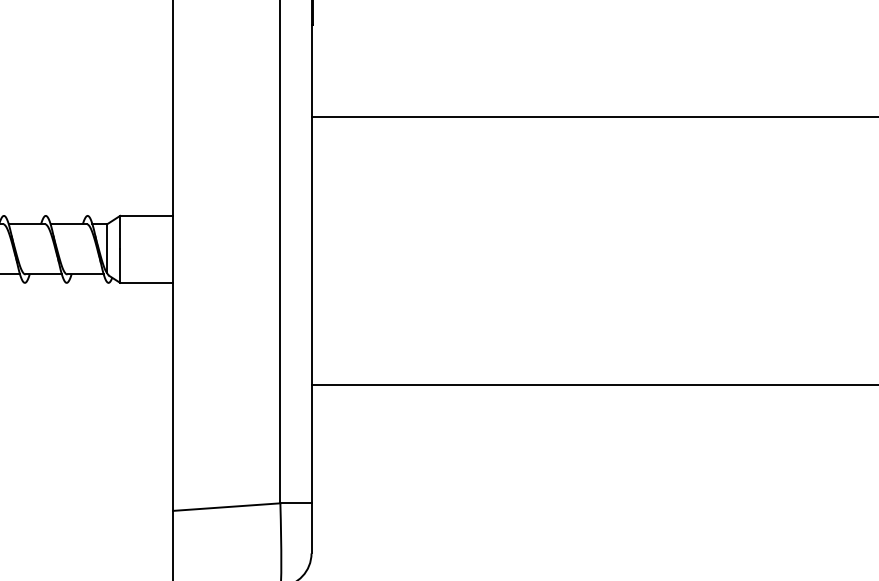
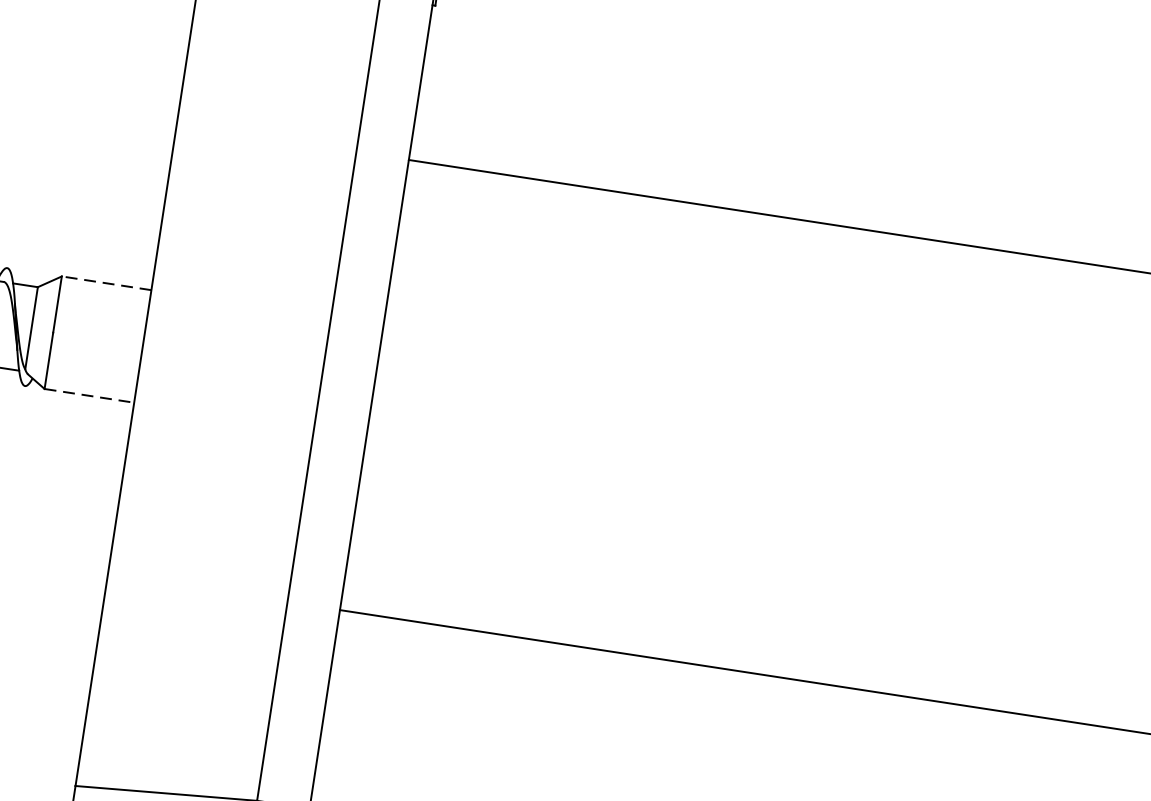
line: (146, 215) -> (106, 282), solid -> dashed
line: (146, 282) -> (88, 395), solid -> dashed

